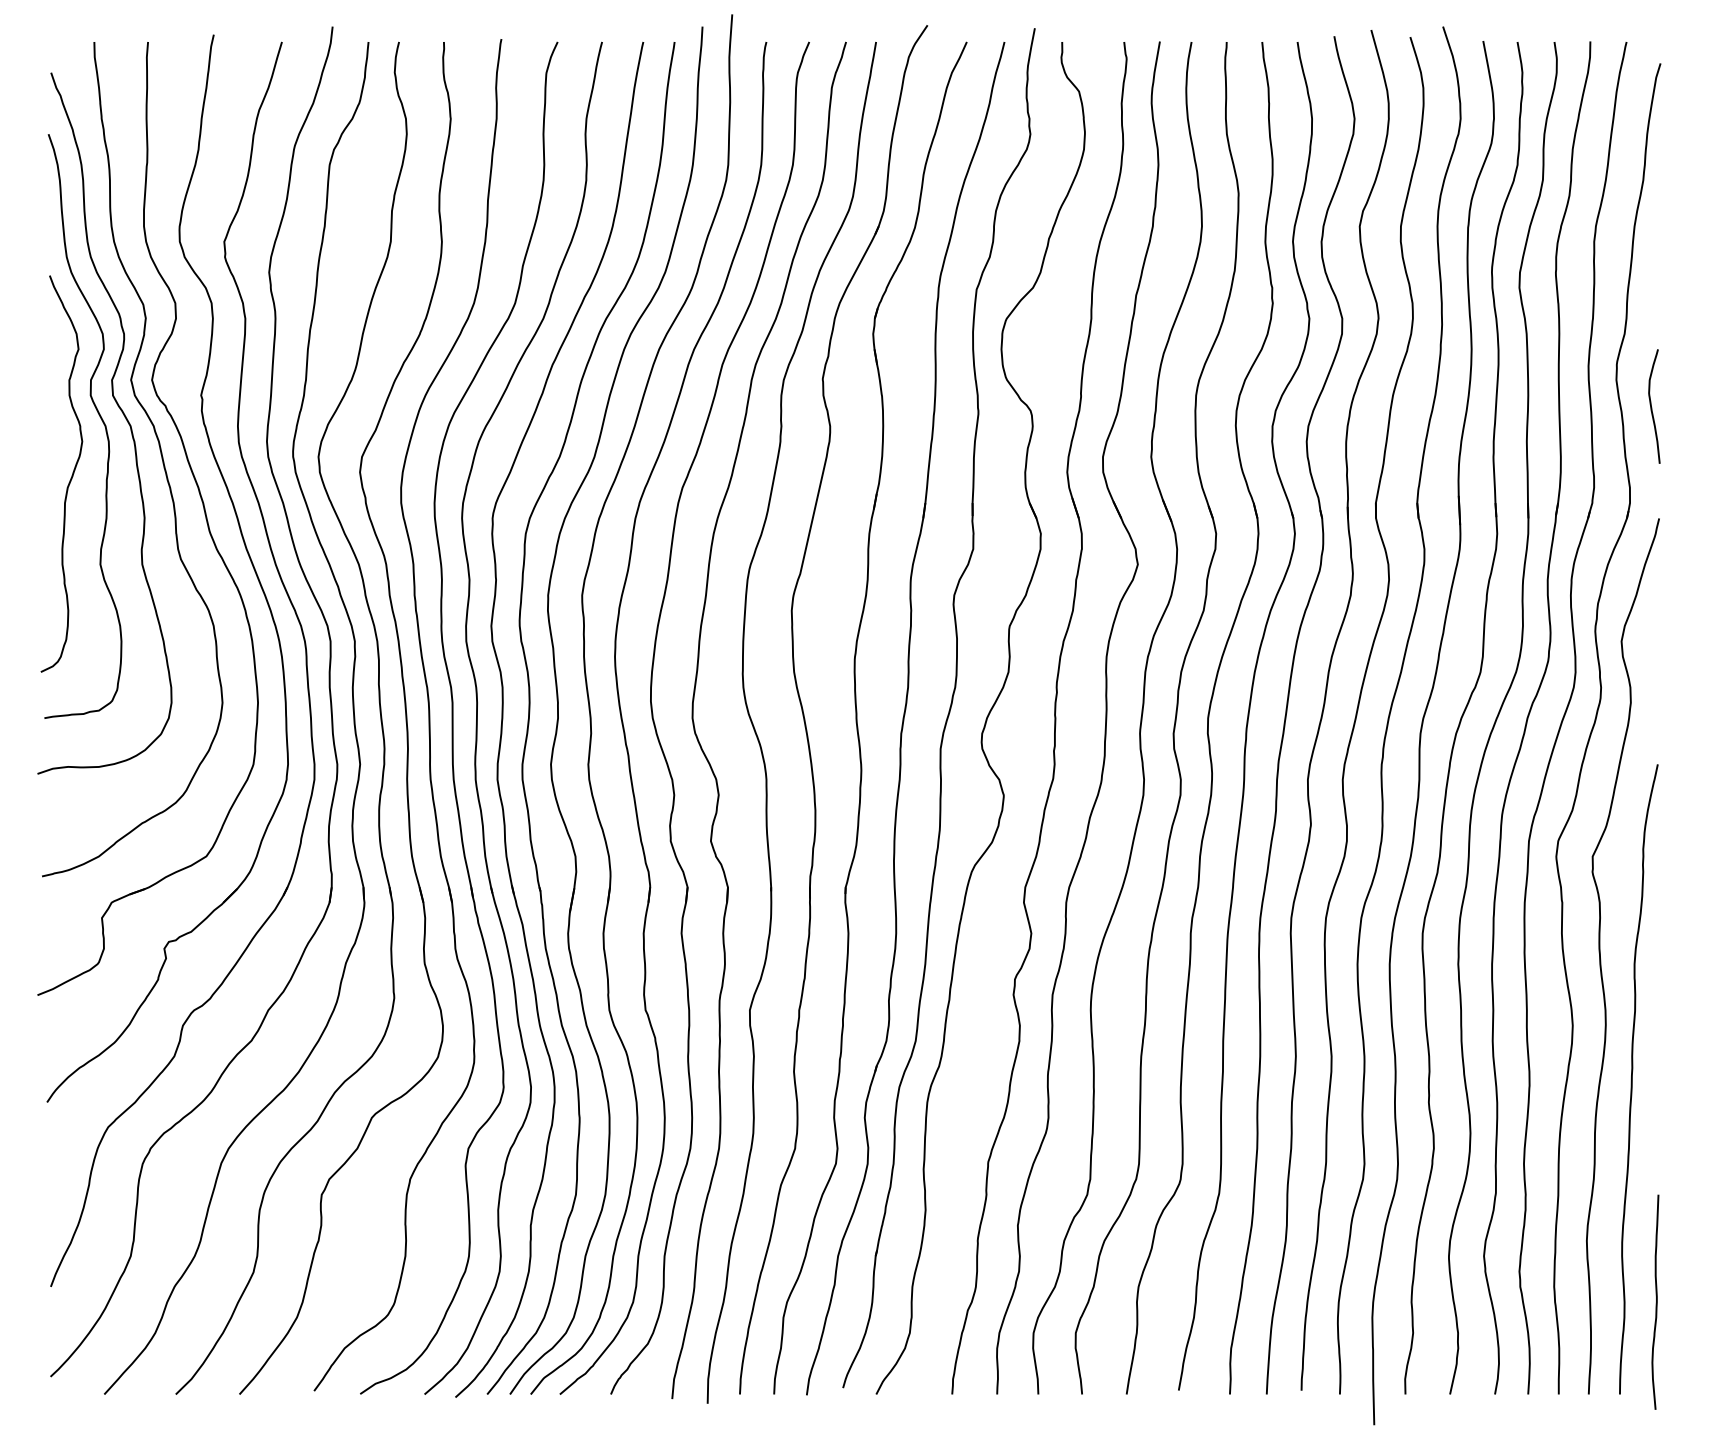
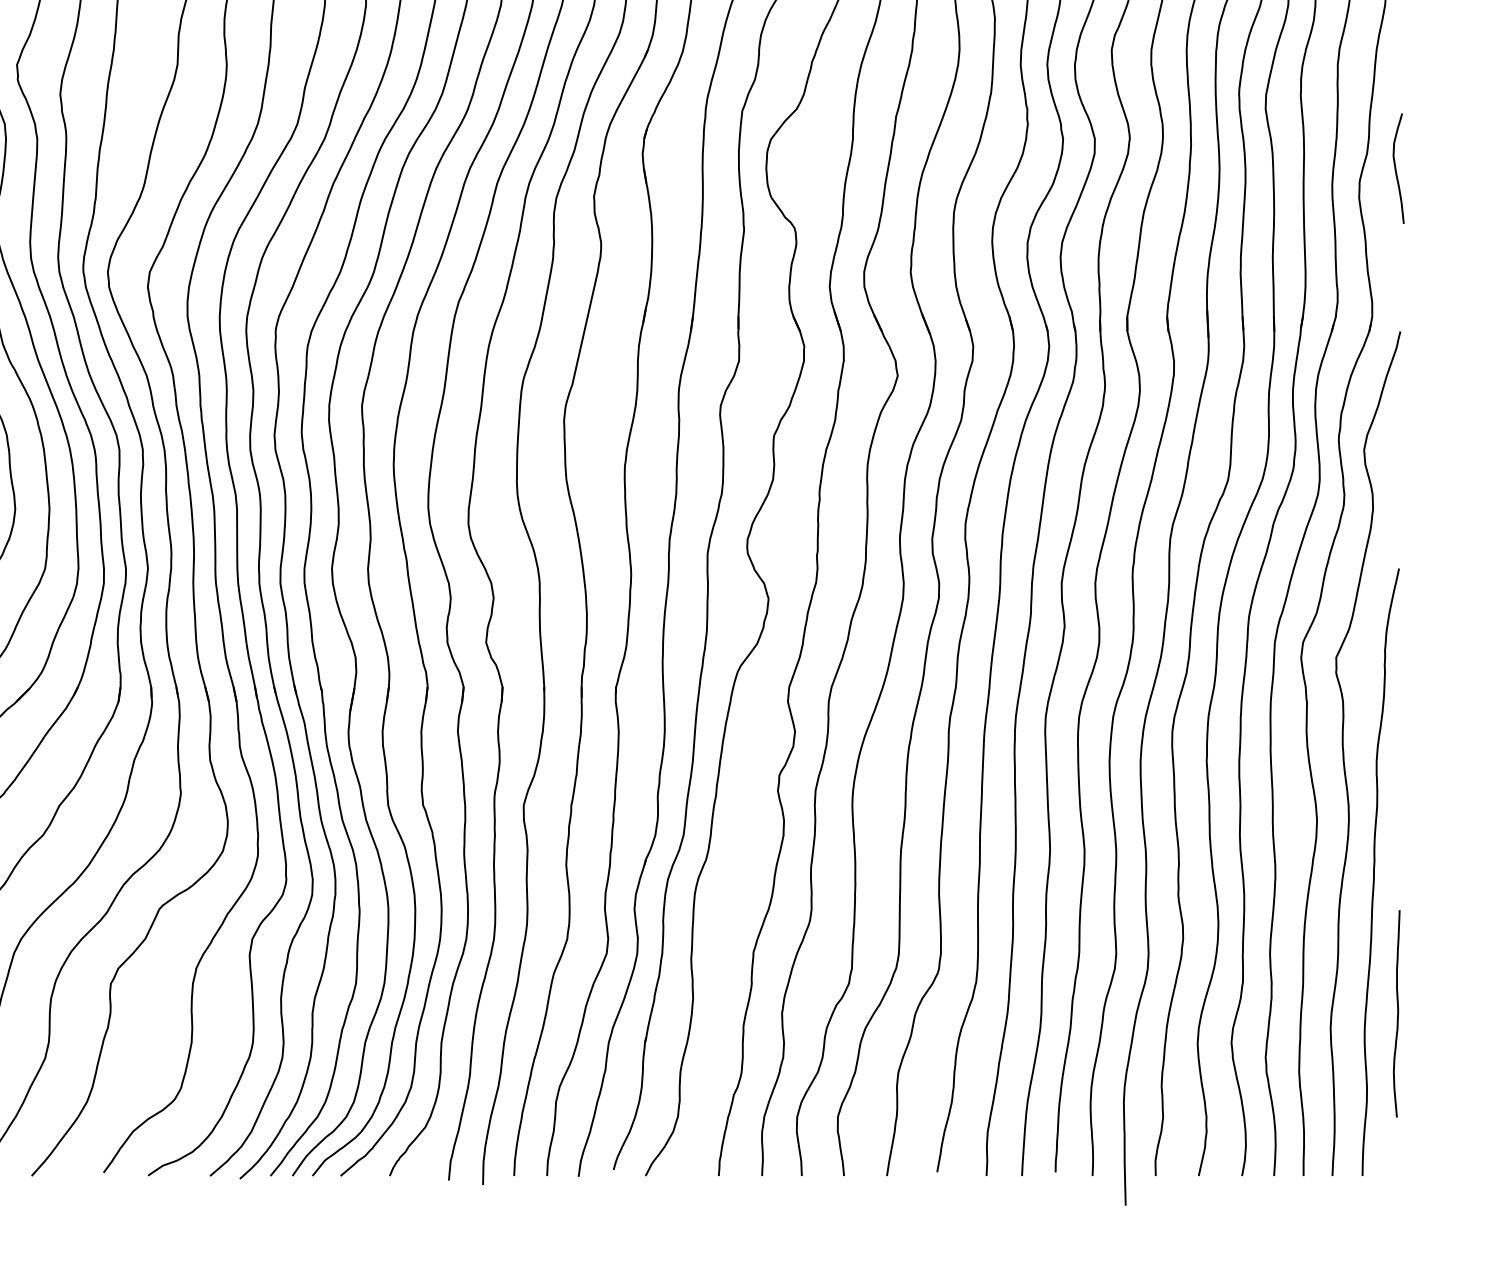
curve: (1652, 407) -> (1396, 169), moved
curve: (1656, 1301) -> (1397, 1013), moved

